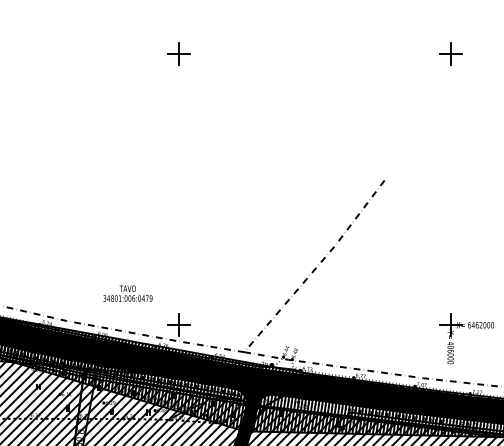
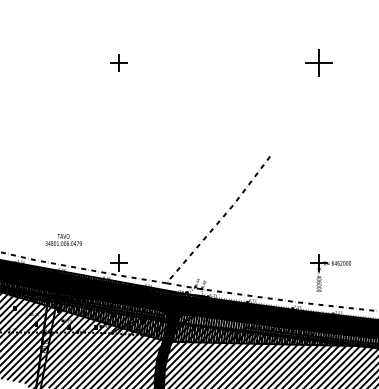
part: (449, 53) -> (318, 62), size x1.6
text: (127, 292) -> (63, 239), moved

